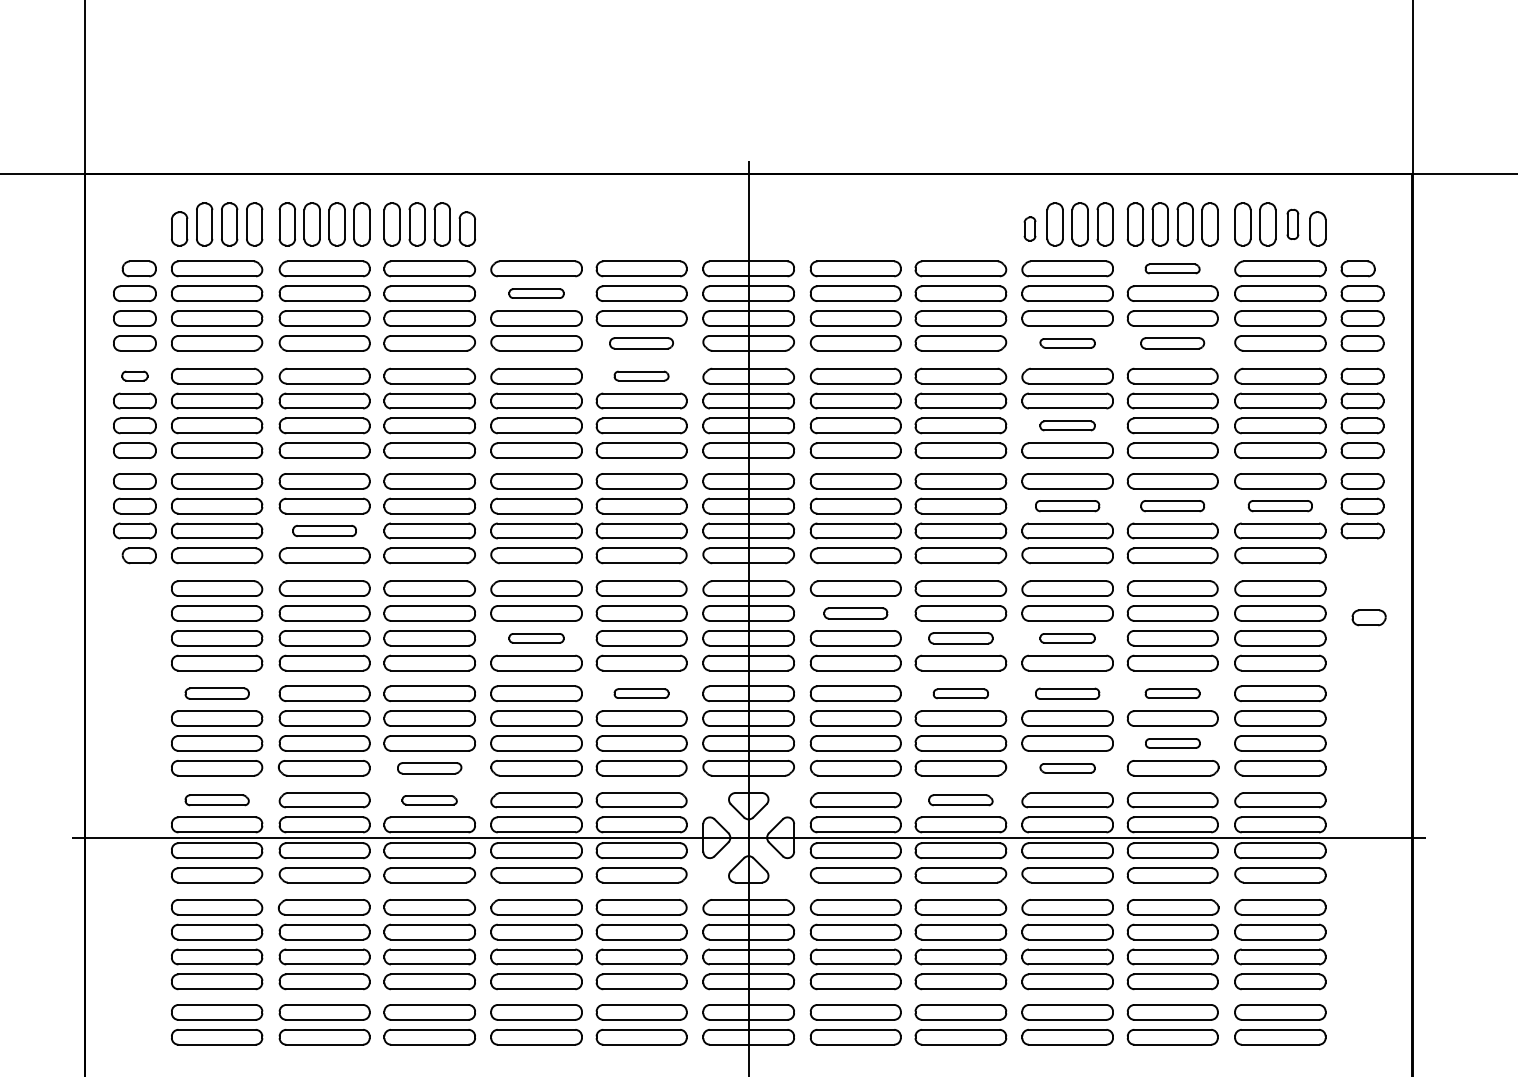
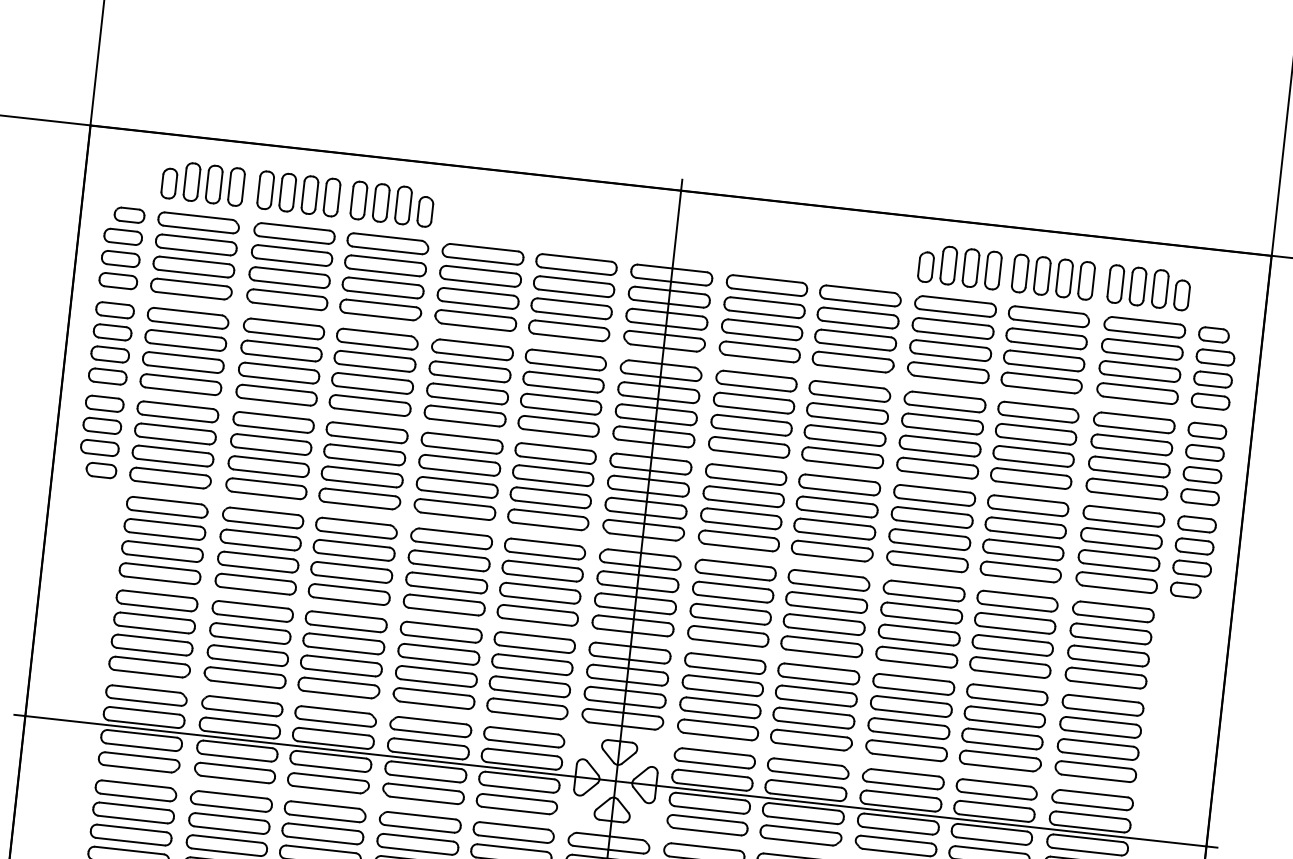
part: (1292, 224) -> (1159, 289), size x1.43
part: (1029, 228) -> (925, 266), size x1.43
part: (1172, 268) -> (1048, 316), size x1.67
part: (536, 293) -> (480, 276), size x1.67
part: (641, 343) -> (569, 330), size x1.43
part: (1067, 343) -> (948, 372), size x1.67
part: (1172, 343) -> (1041, 383), size x1.43
part: (134, 375) -> (114, 309), size x1.67
part: (641, 375) -> (565, 359), size x1.67
part: (1067, 425) -> (940, 445), size x1.67
part: (1067, 505) -> (932, 516), size x1.43
part: (1172, 505) -> (1025, 527), size x1.43
part: (1280, 505) -> (1121, 537), size x1.43
part: (324, 530) -> (268, 466), size x1.43
part: (855, 613) -> (732, 592), size x1.43
part: (1368, 617) -> (1185, 589), moved
part: (536, 638) -> (446, 583), size x1.67
part: (960, 638) -> (823, 624), size x1.43
part: (1067, 638) -> (919, 635), size x1.67
part: (217, 693) -> (157, 600), size x1.43
part: (641, 693) -> (534, 642), size x1.67
part: (960, 693) -> (818, 673), size x1.67
part: (1067, 693) -> (913, 684), size x1.43
part: (1172, 693) -> (1007, 694), size x1.67
part: (1172, 743) -> (1002, 738), size x1.67
part: (429, 768) -> (338, 688), size x1.43
part: (1067, 768) -> (906, 750), size x1.67
part: (217, 800) -> (146, 695), size x1.43
part: (429, 800) -> (335, 716), size x1.67
part: (960, 800) -> (807, 768), size x1.43

